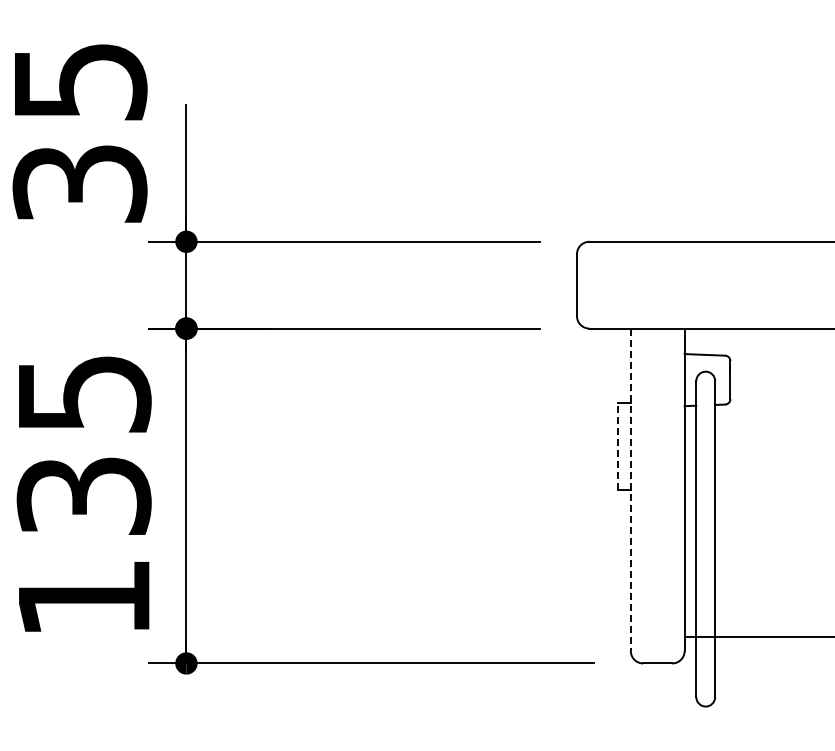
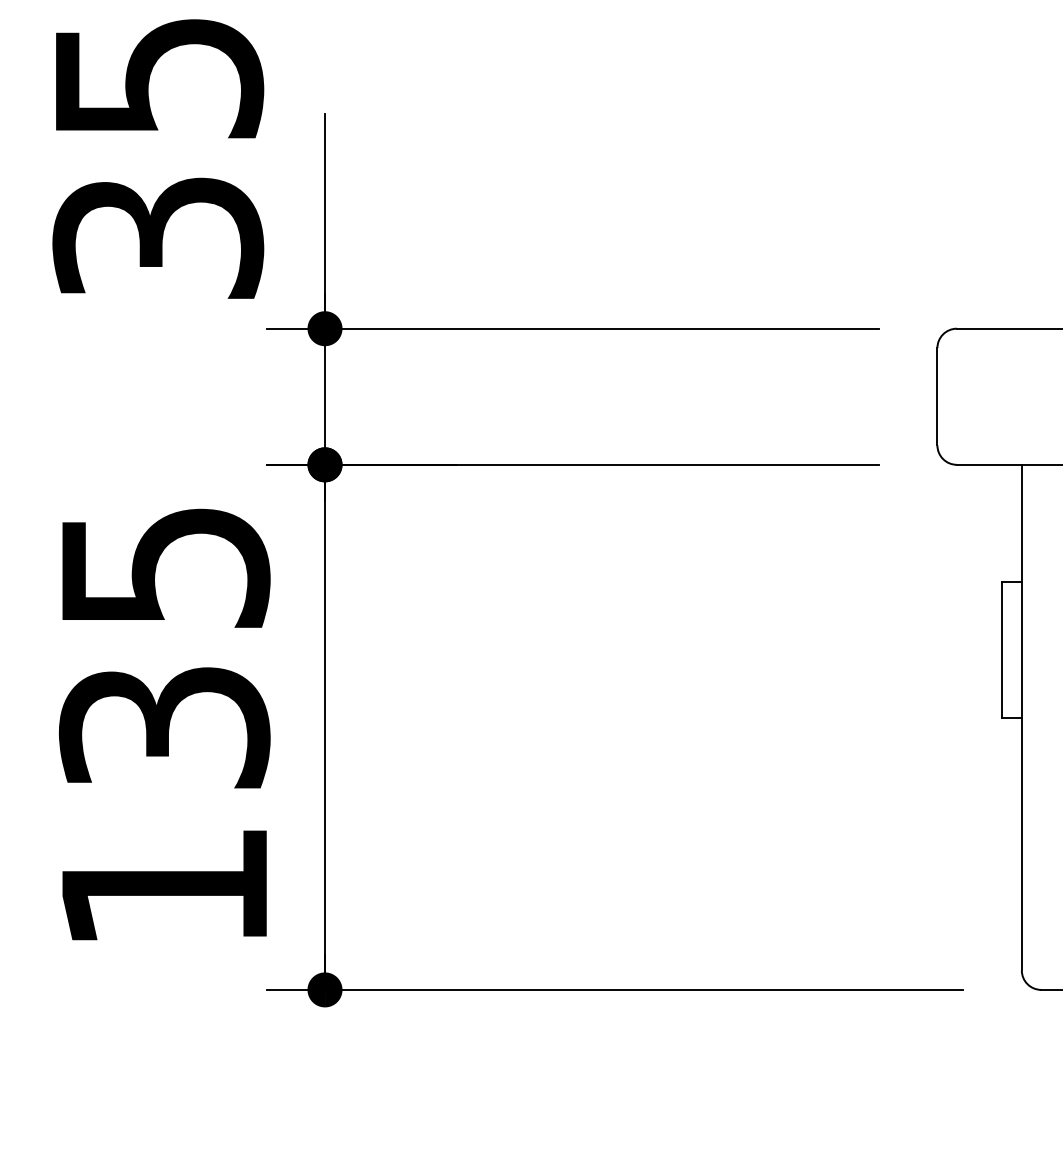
line: (618, 446) -> (1002, 649), dashed -> solid
line: (630, 490) -> (1021, 718), dashed -> solid

